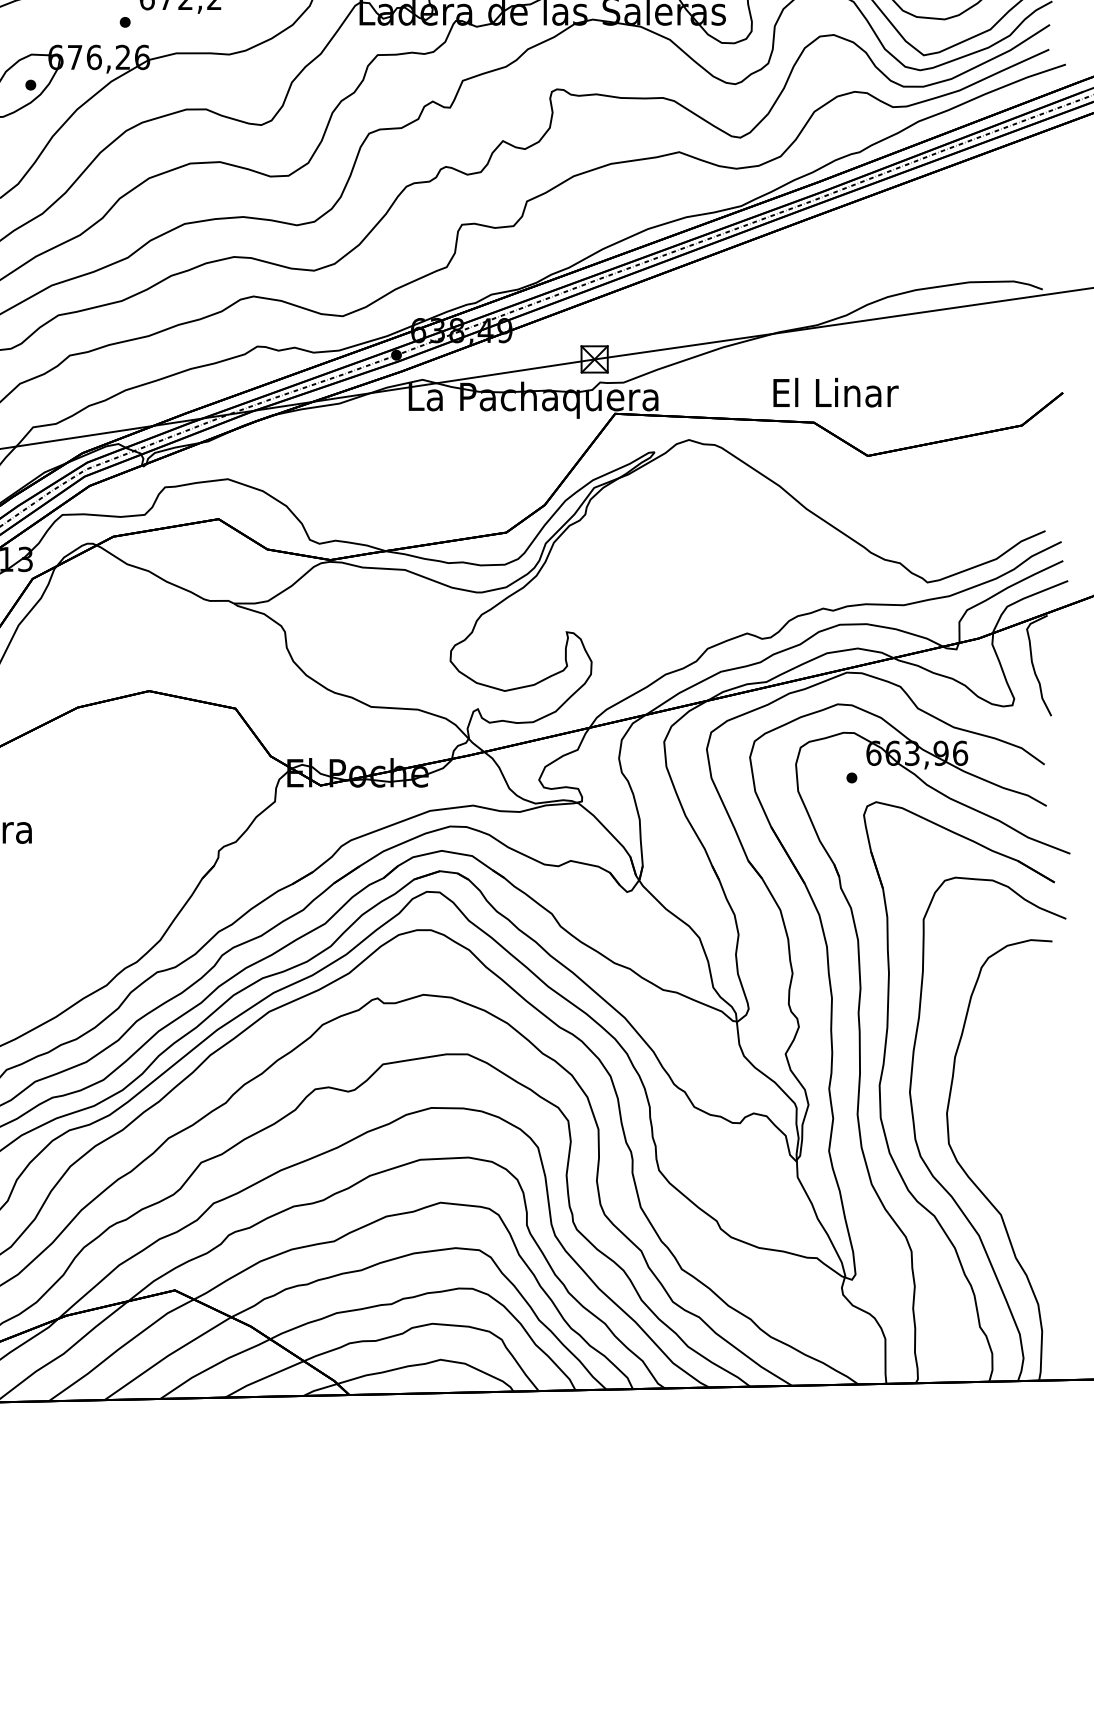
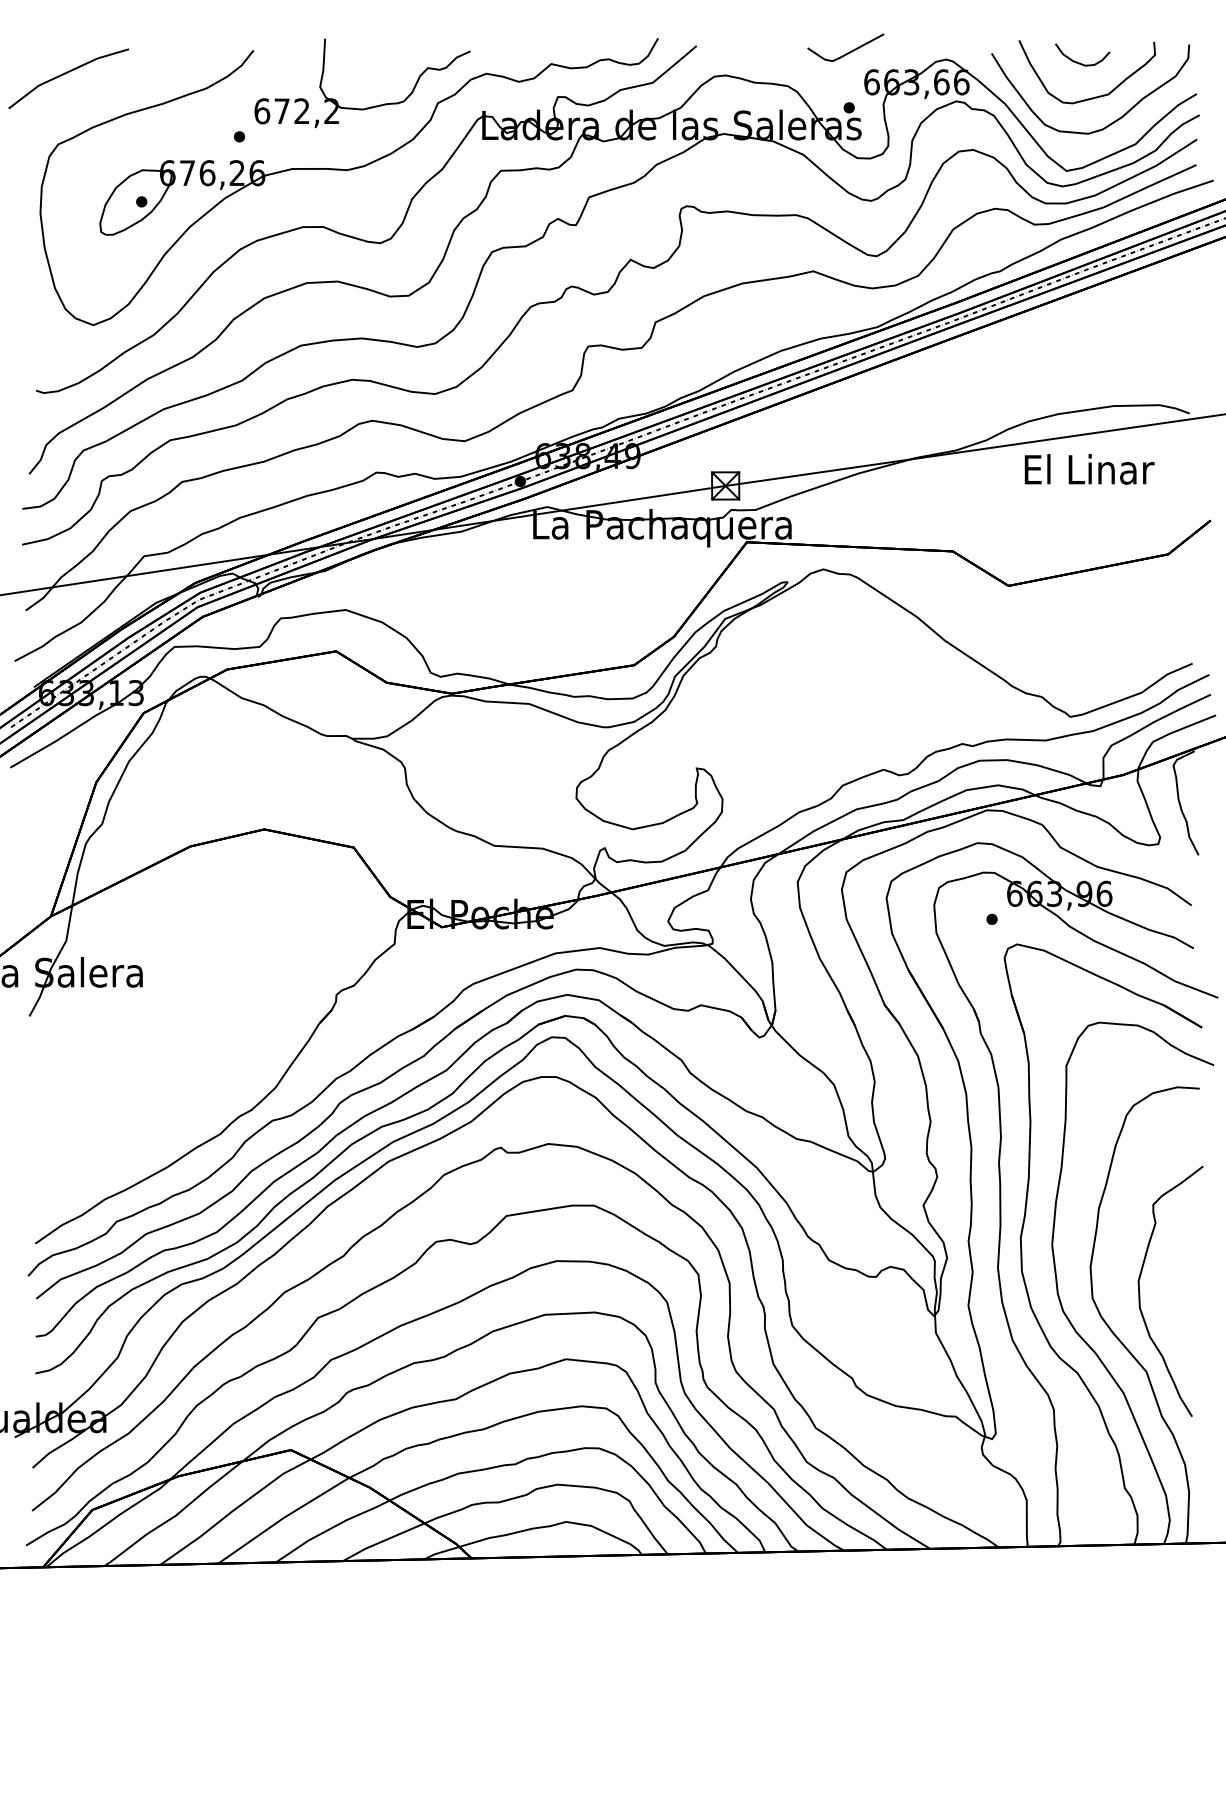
text: (835, 392) -> (1089, 469), moved
curve: (995, 1138) -> (1140, 1292), added

